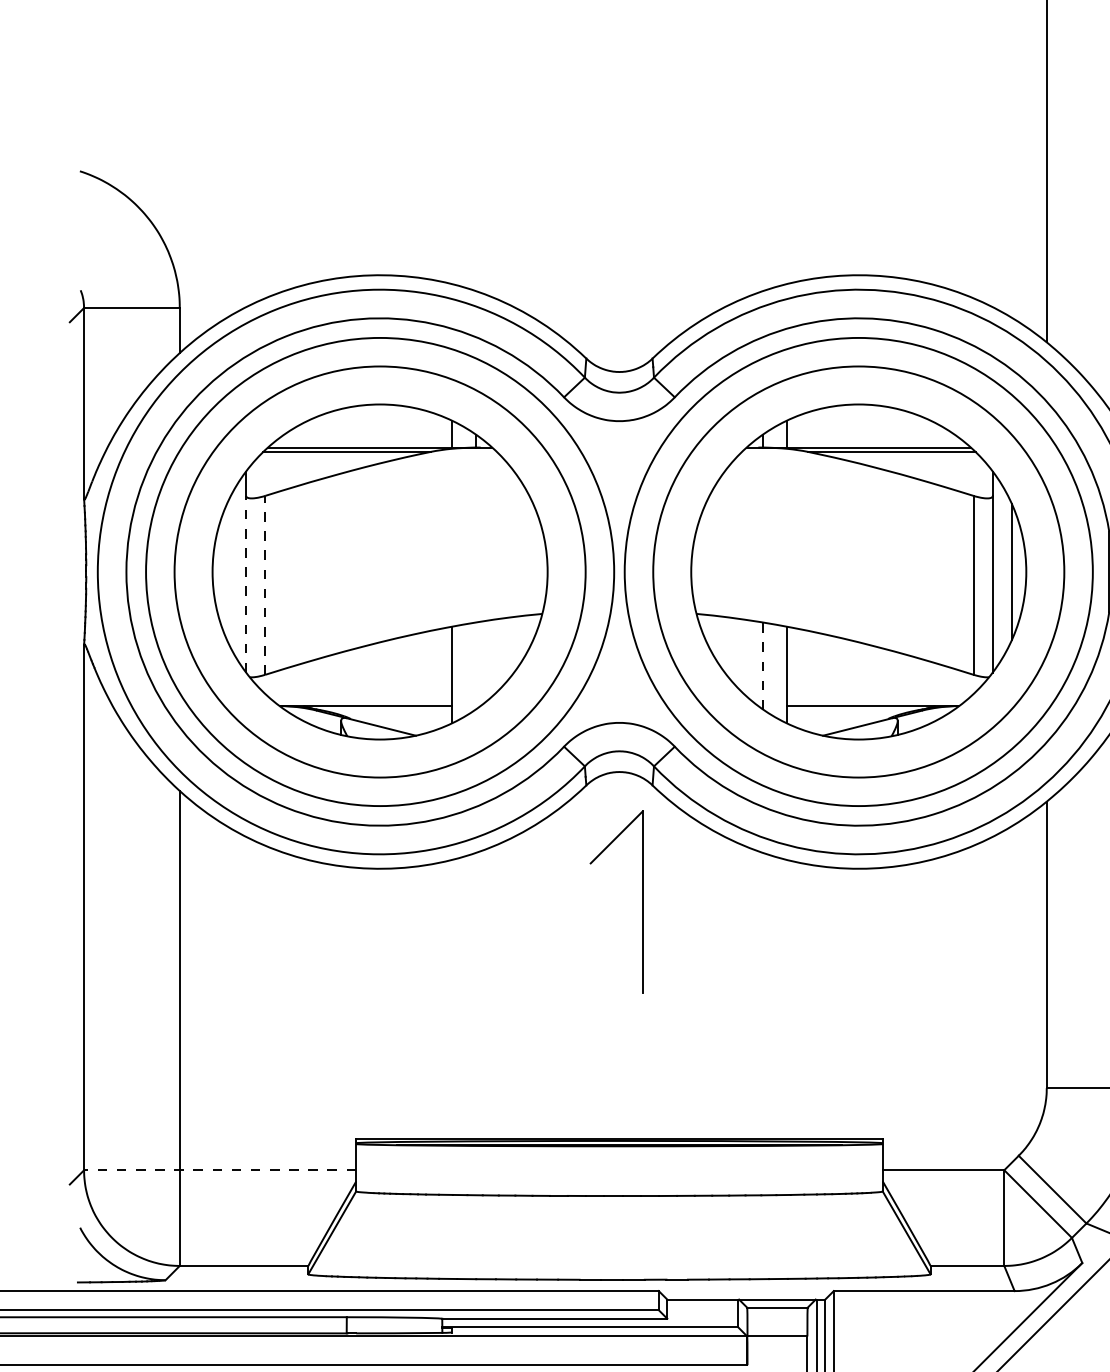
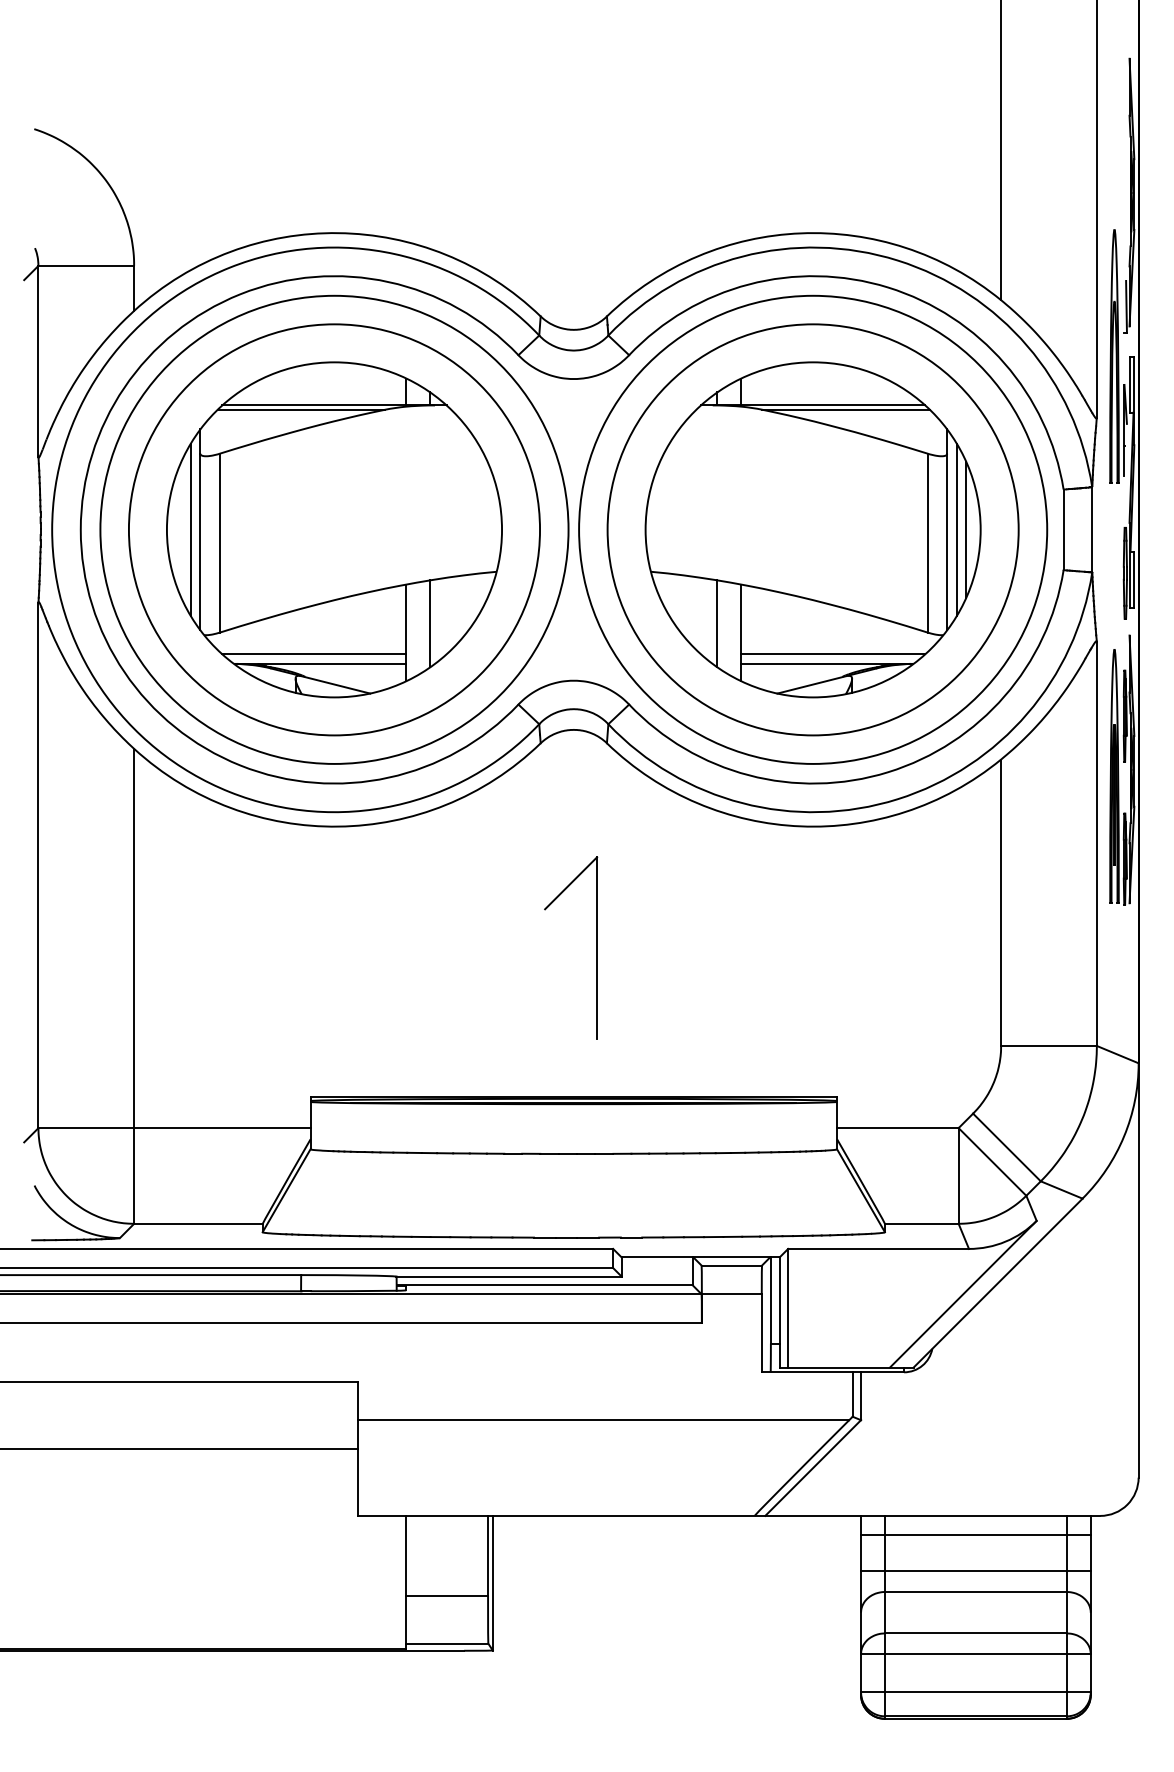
line: (236, 571) -> (190, 529), added
line: (1002, 571) -> (956, 529), added
line: (246, 583) -> (200, 541), dashed -> solid
line: (265, 584) -> (219, 542), dashed -> solid
line: (476, 665) -> (430, 623), added
line: (763, 665) -> (717, 623), dashed -> solid
line: (360, 696) -> (314, 654), added
line: (879, 696) -> (833, 654), added
part: (642, 901) -> (596, 947), moved
line: (220, 1170) -> (174, 1128), dashed -> solid

